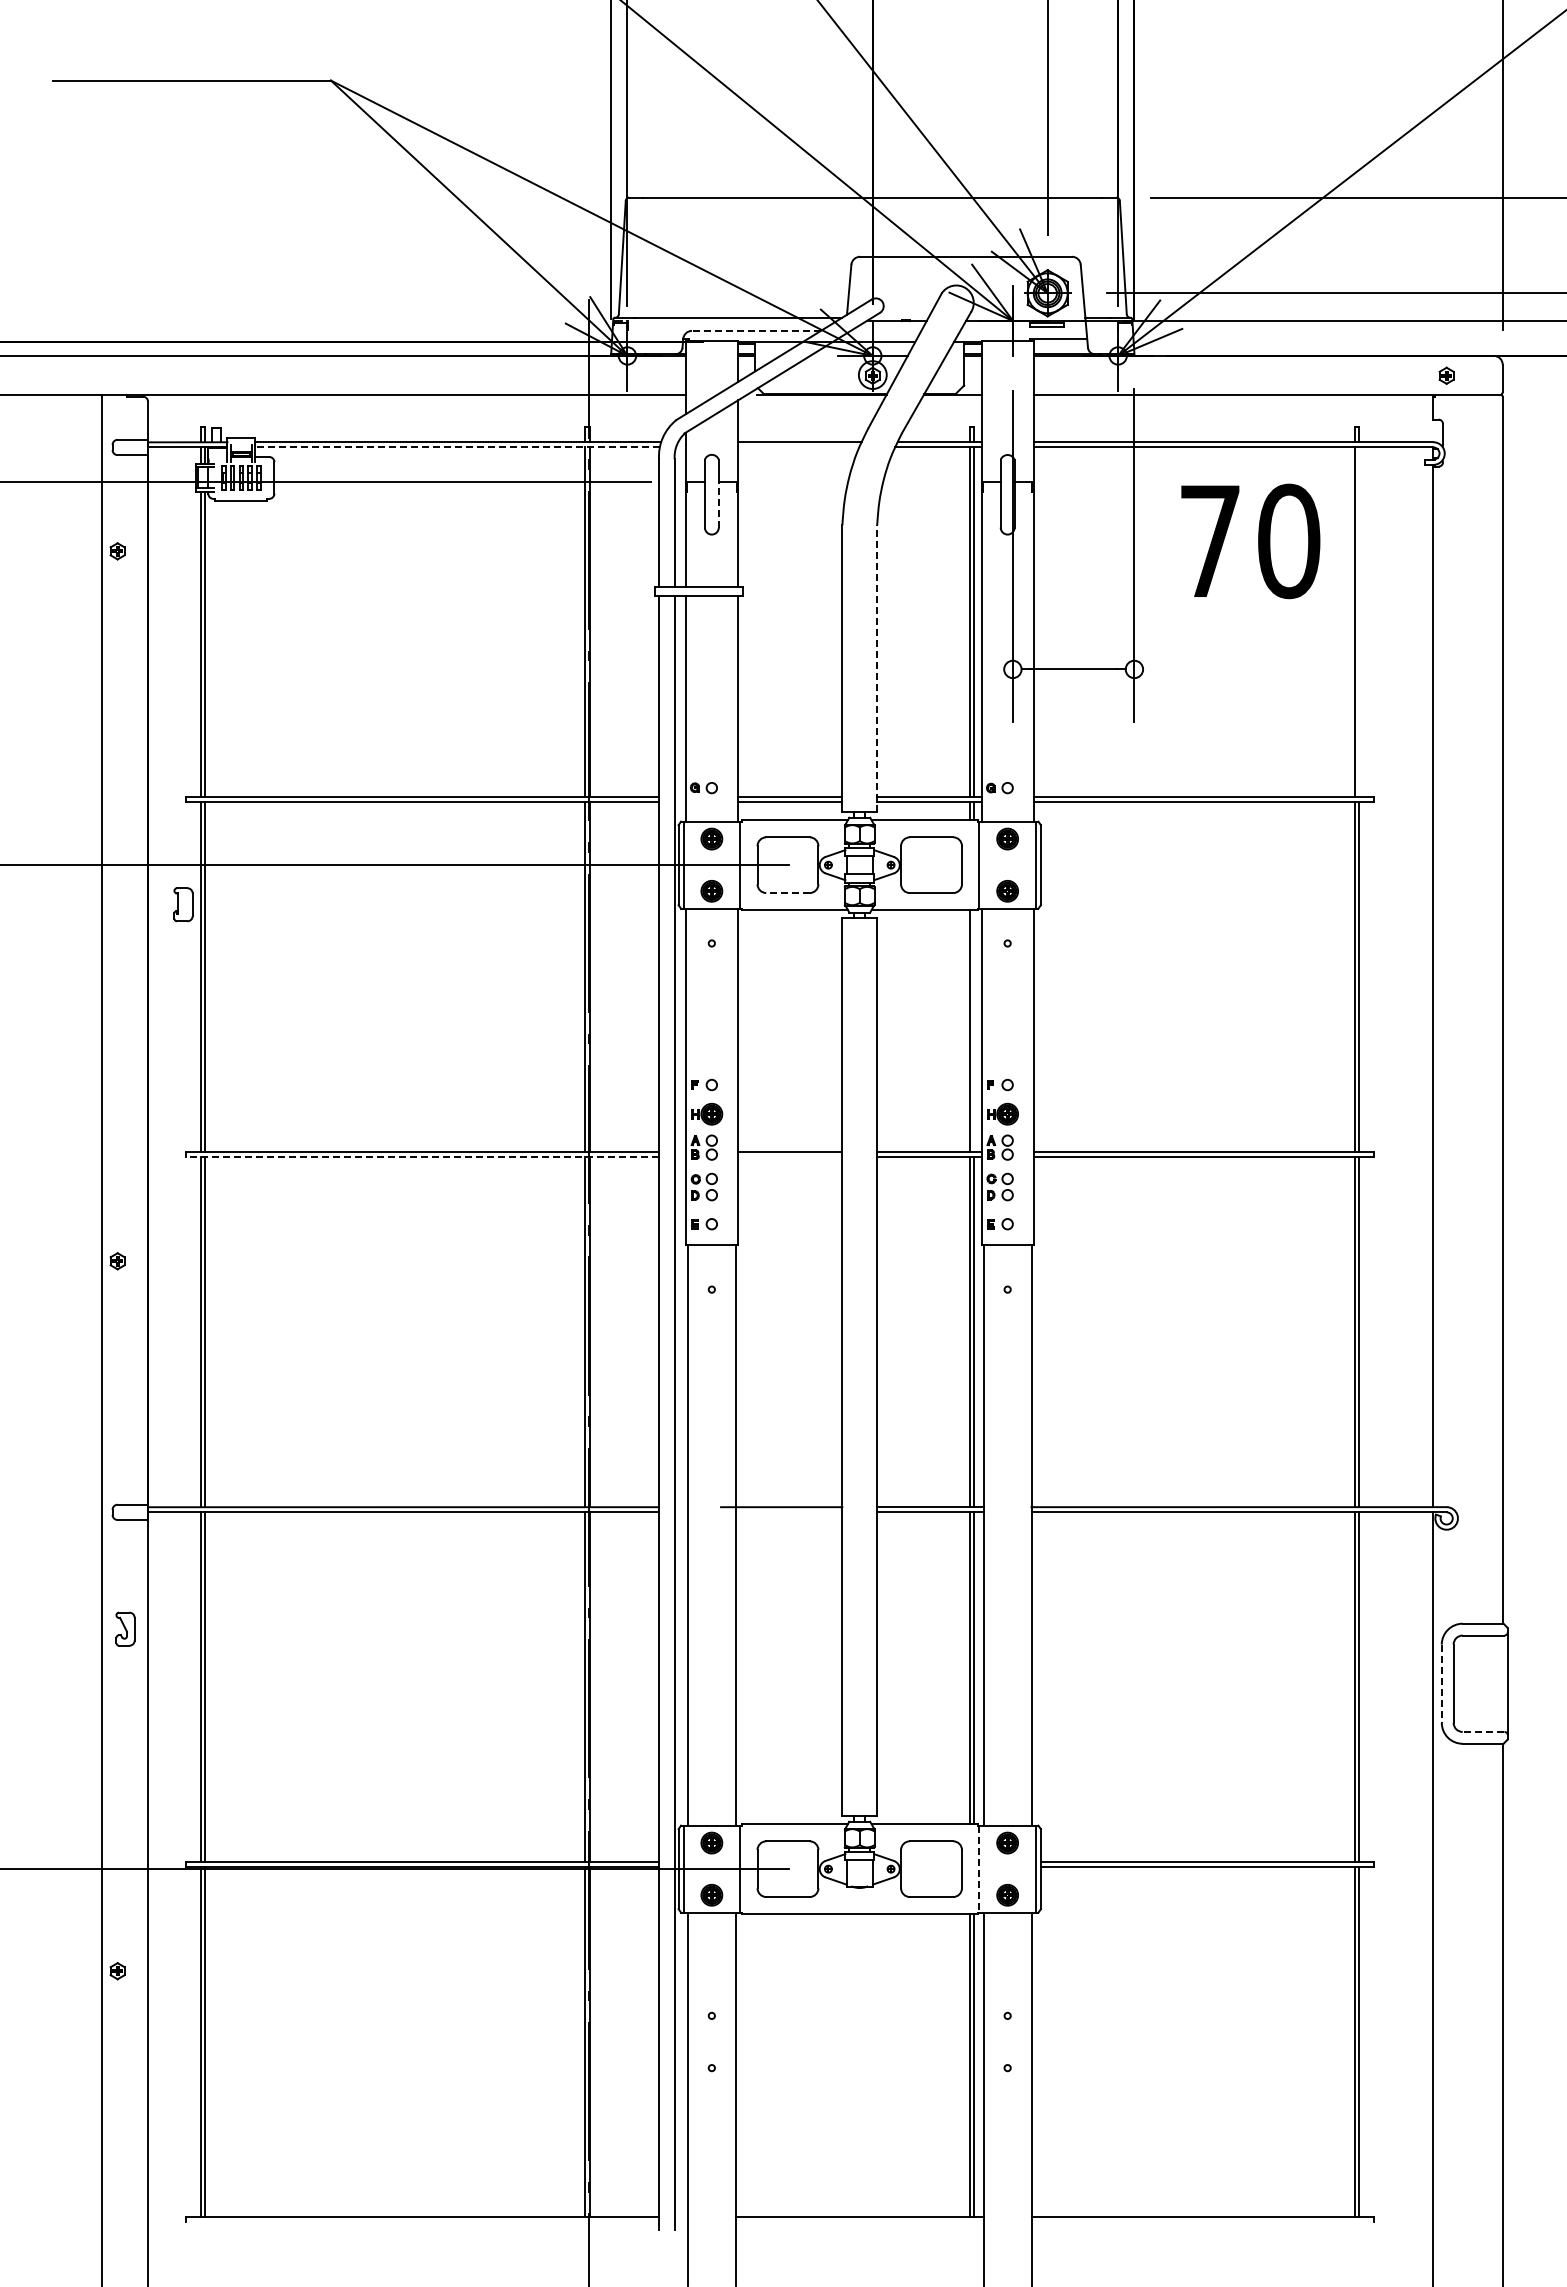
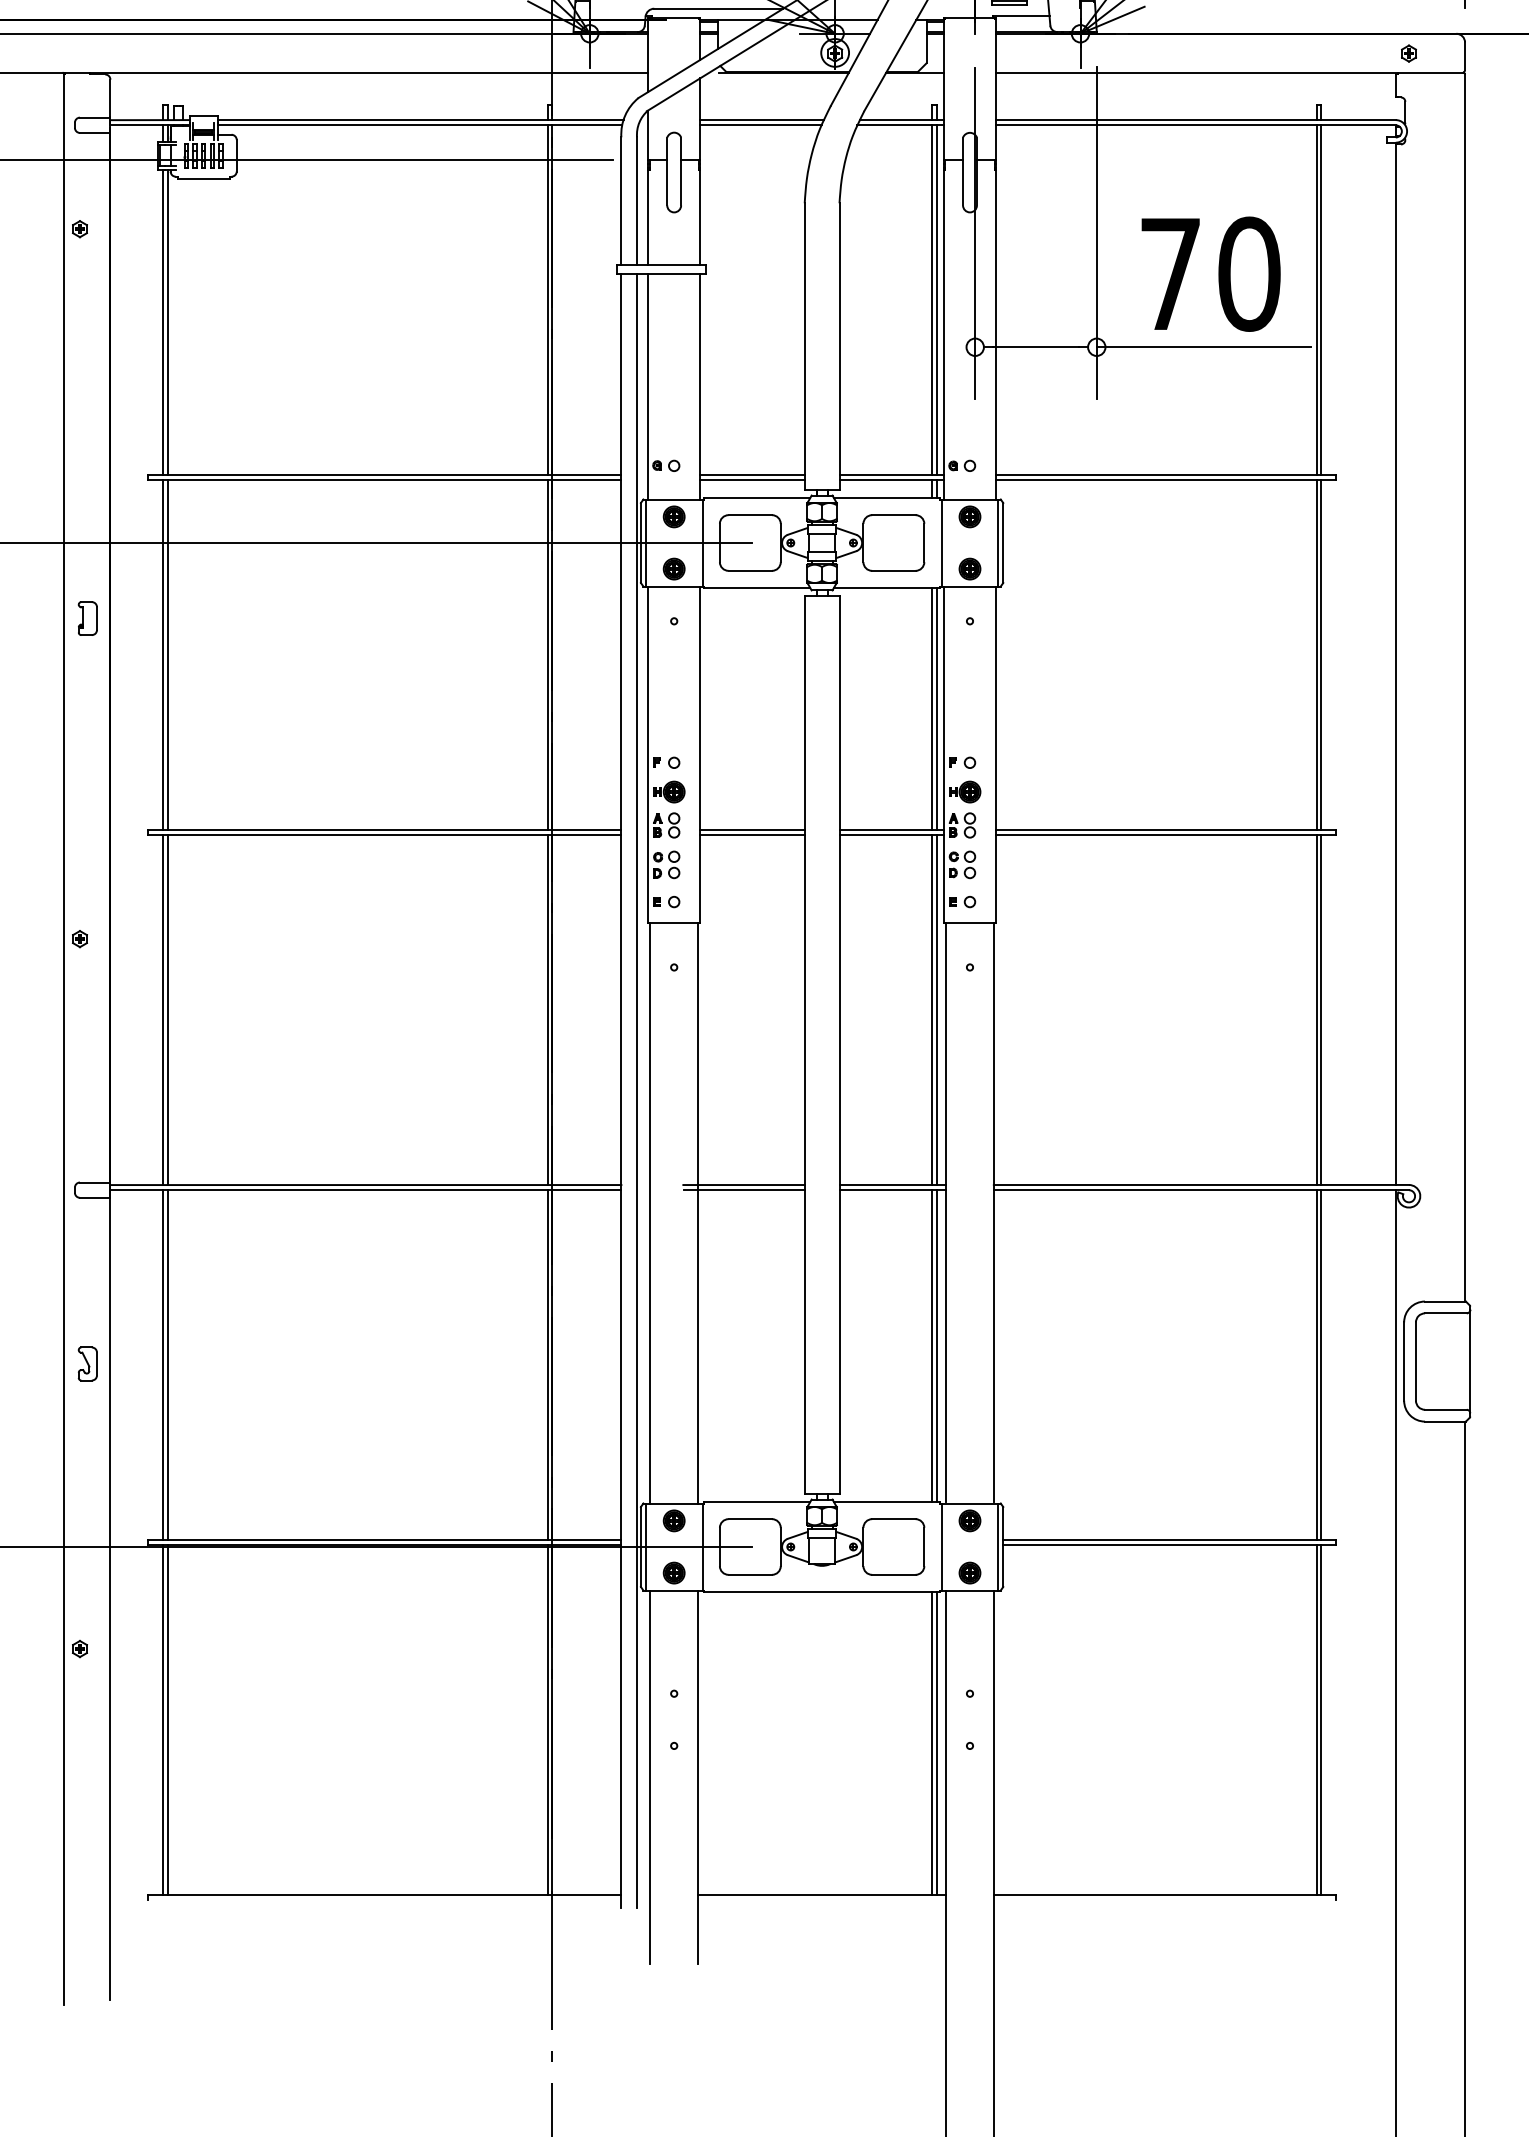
line: (756, 330) -> (718, 8), dashed -> solid
line: (457, 447) -> (419, 125), dashed -> solid
line: (798, 447) -> (760, 125), added
line: (718, 505) -> (680, 183), dashed -> solid
text: (1250, 541) -> (1210, 274), moved
line: (1358, 622) -> (1320, 300), added
line: (877, 668) -> (839, 346), dashed -> solid
line: (1241, 669) -> (1203, 347), added
line: (787, 893) -> (749, 571), dashed -> solid
part: (183, 904) -> (87, 618), moved
line: (974, 1031) -> (936, 709), added
line: (422, 1157) -> (384, 835), dashed -> solid
line: (789, 1157) -> (751, 835), added
line: (781, 1512) -> (743, 1190), added
part: (125, 1628) -> (87, 1363), moved
line: (1441, 1684) -> (1403, 1362), dashed -> solid
line: (1483, 1731) -> (1445, 1409), dashed -> solid
line: (979, 1869) -> (941, 1547), dashed -> solid

